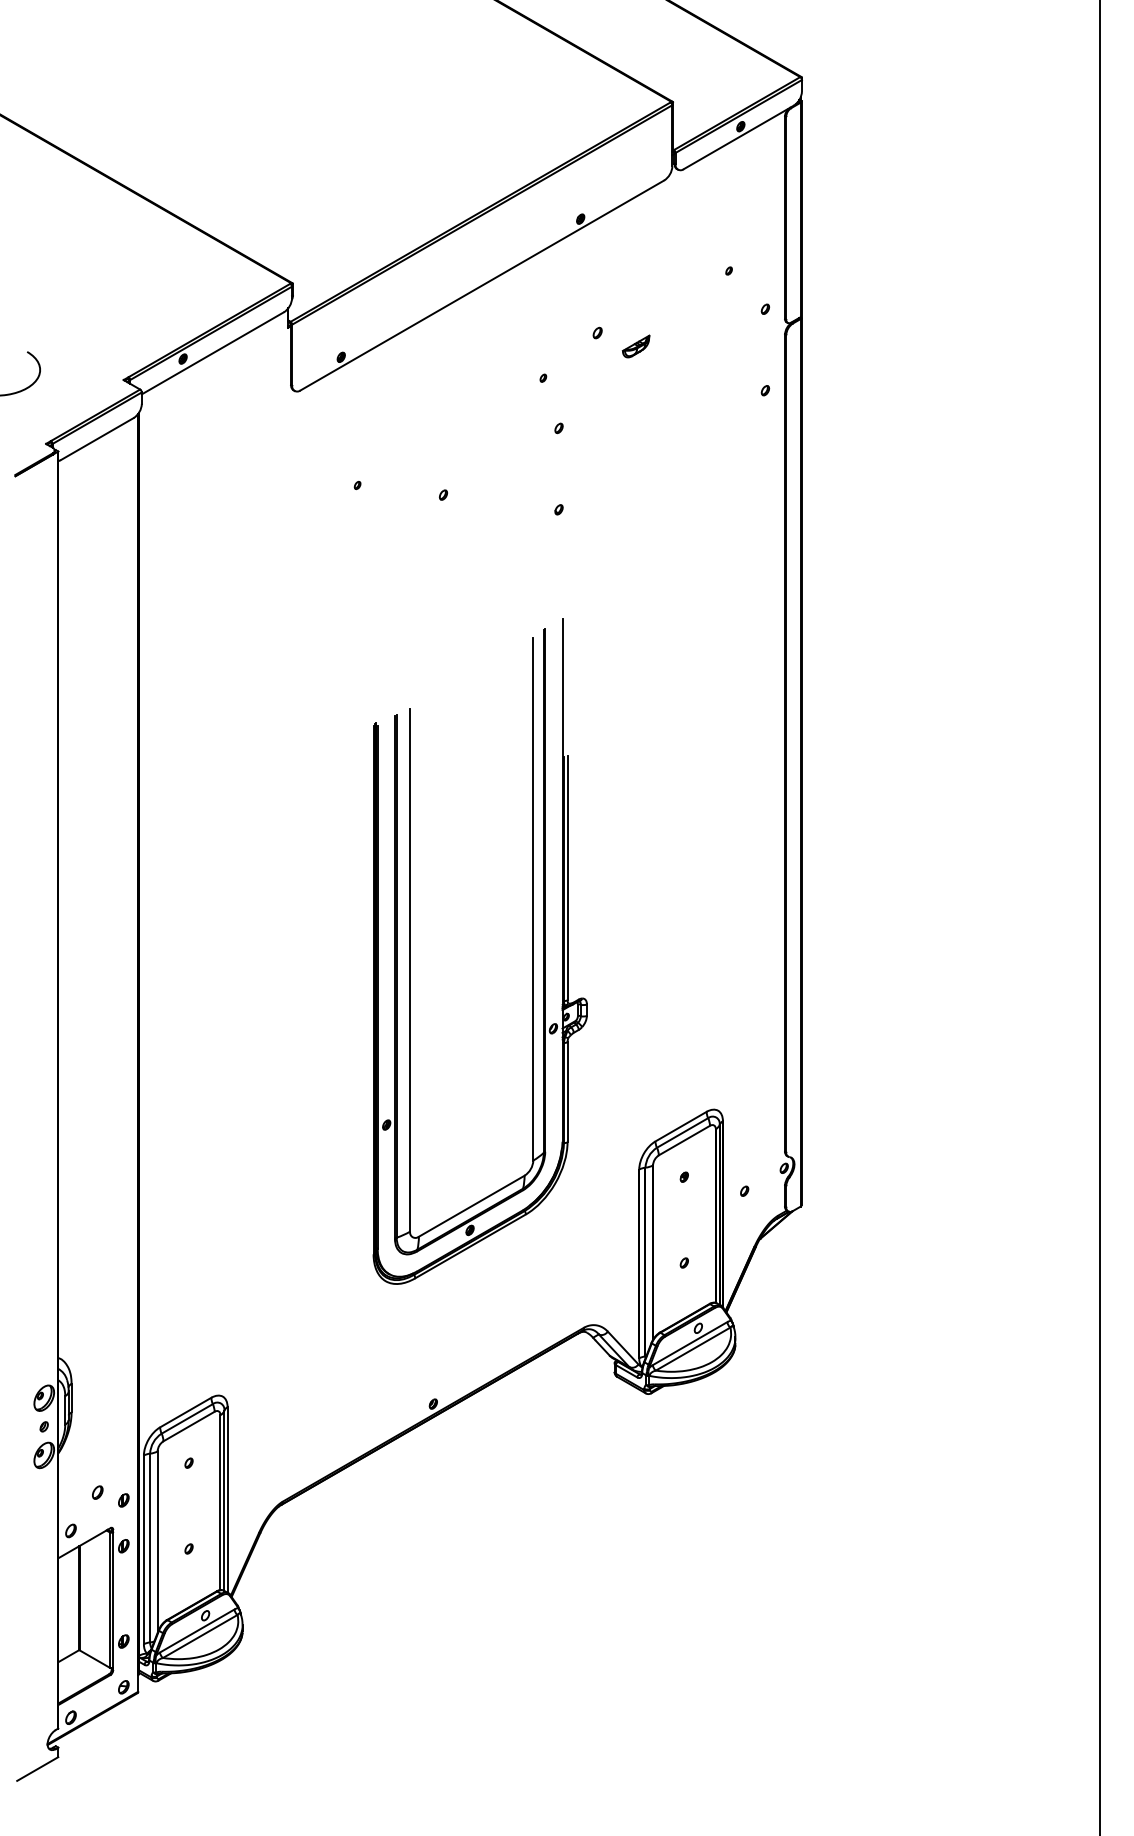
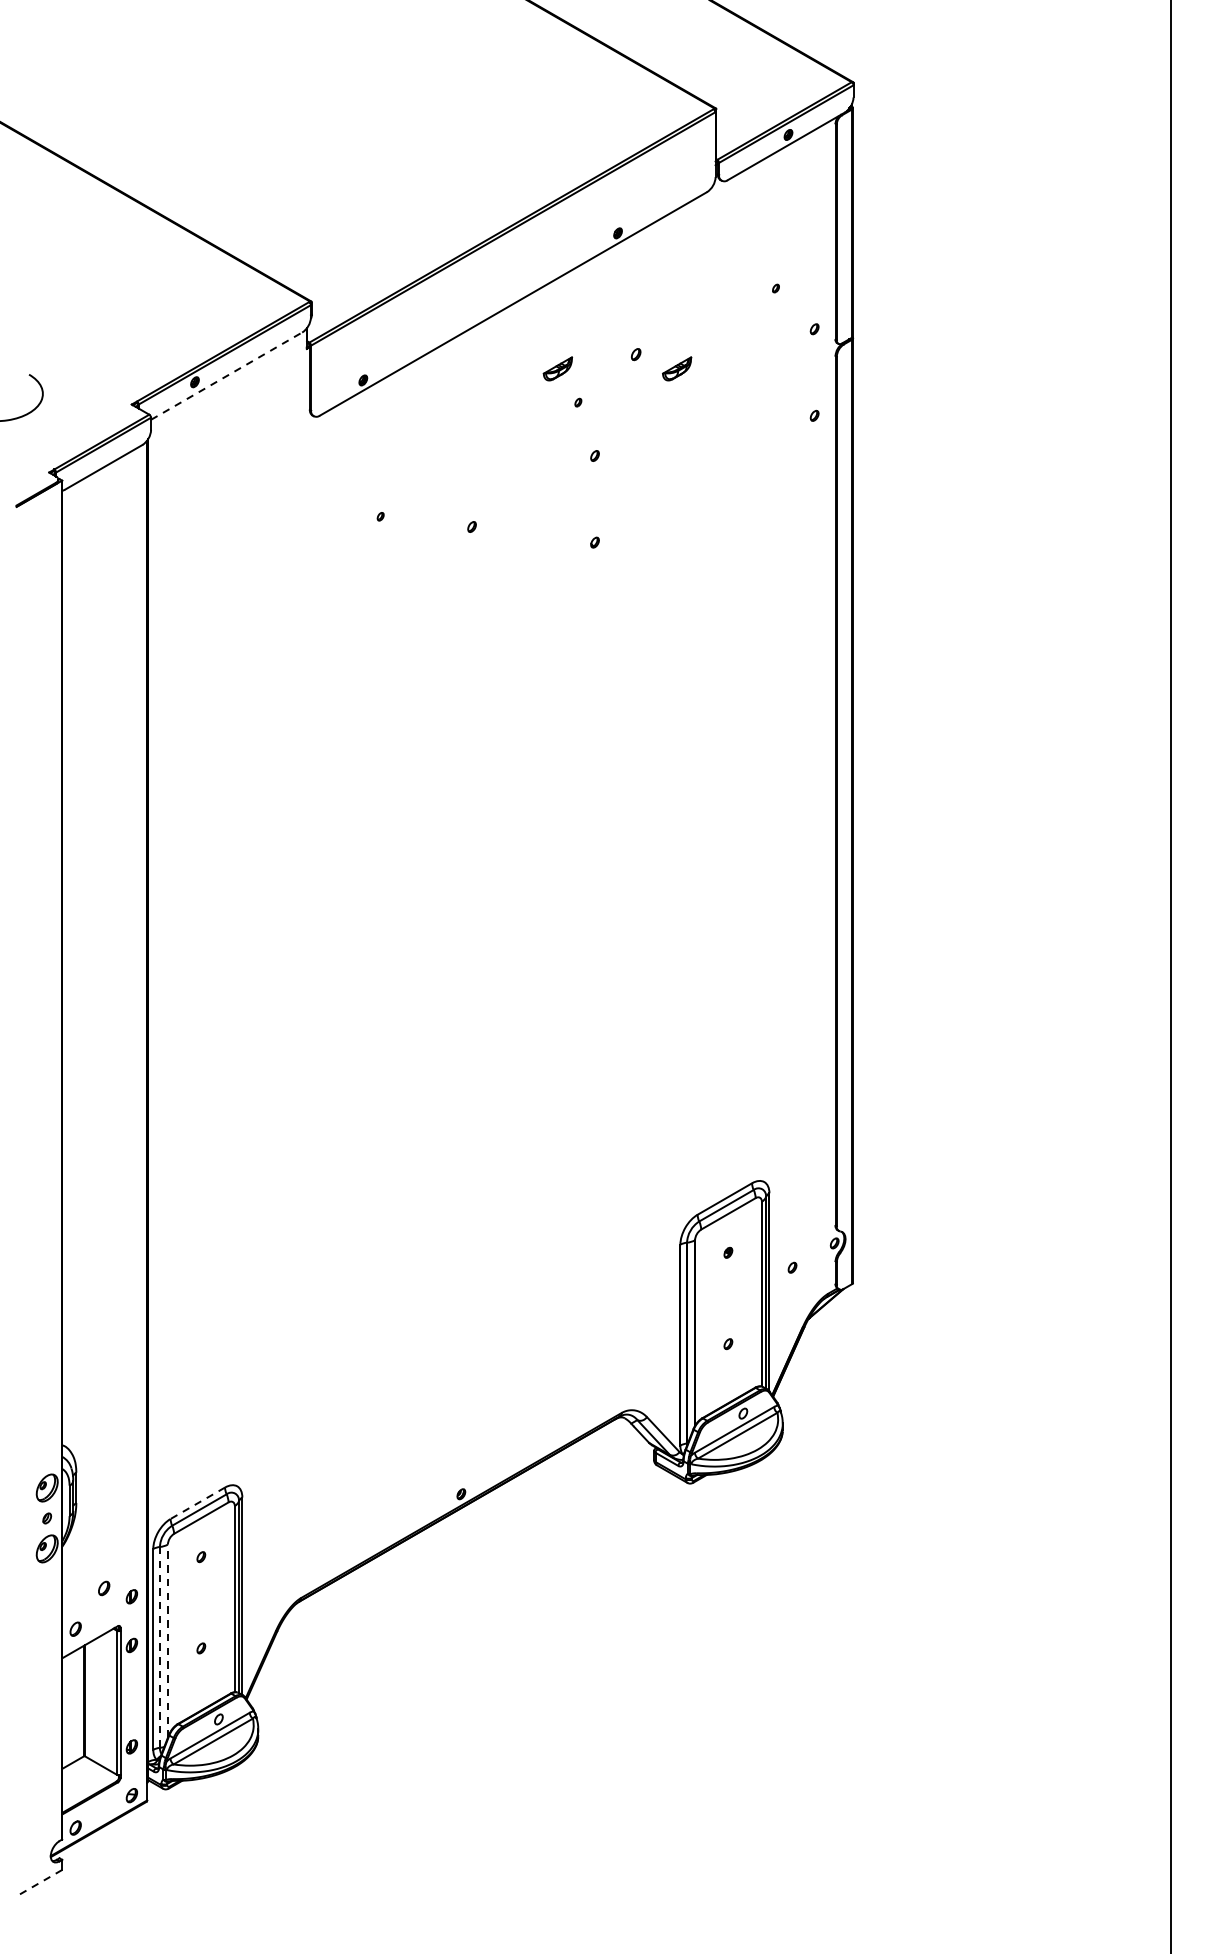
part: (523, 346) -> (557, 368), added
line: (212, 353) -> (226, 376), solid -> dashed
part: (532, 951) -> (566, 1012), removed
line: (185, 1412) -> (197, 1503), solid -> dashed
line: (157, 1542) -> (167, 1641), solid -> dashed
line: (150, 1548) -> (160, 1647), solid -> dashed
line: (37, 1769) -> (40, 1883), solid -> dashed

